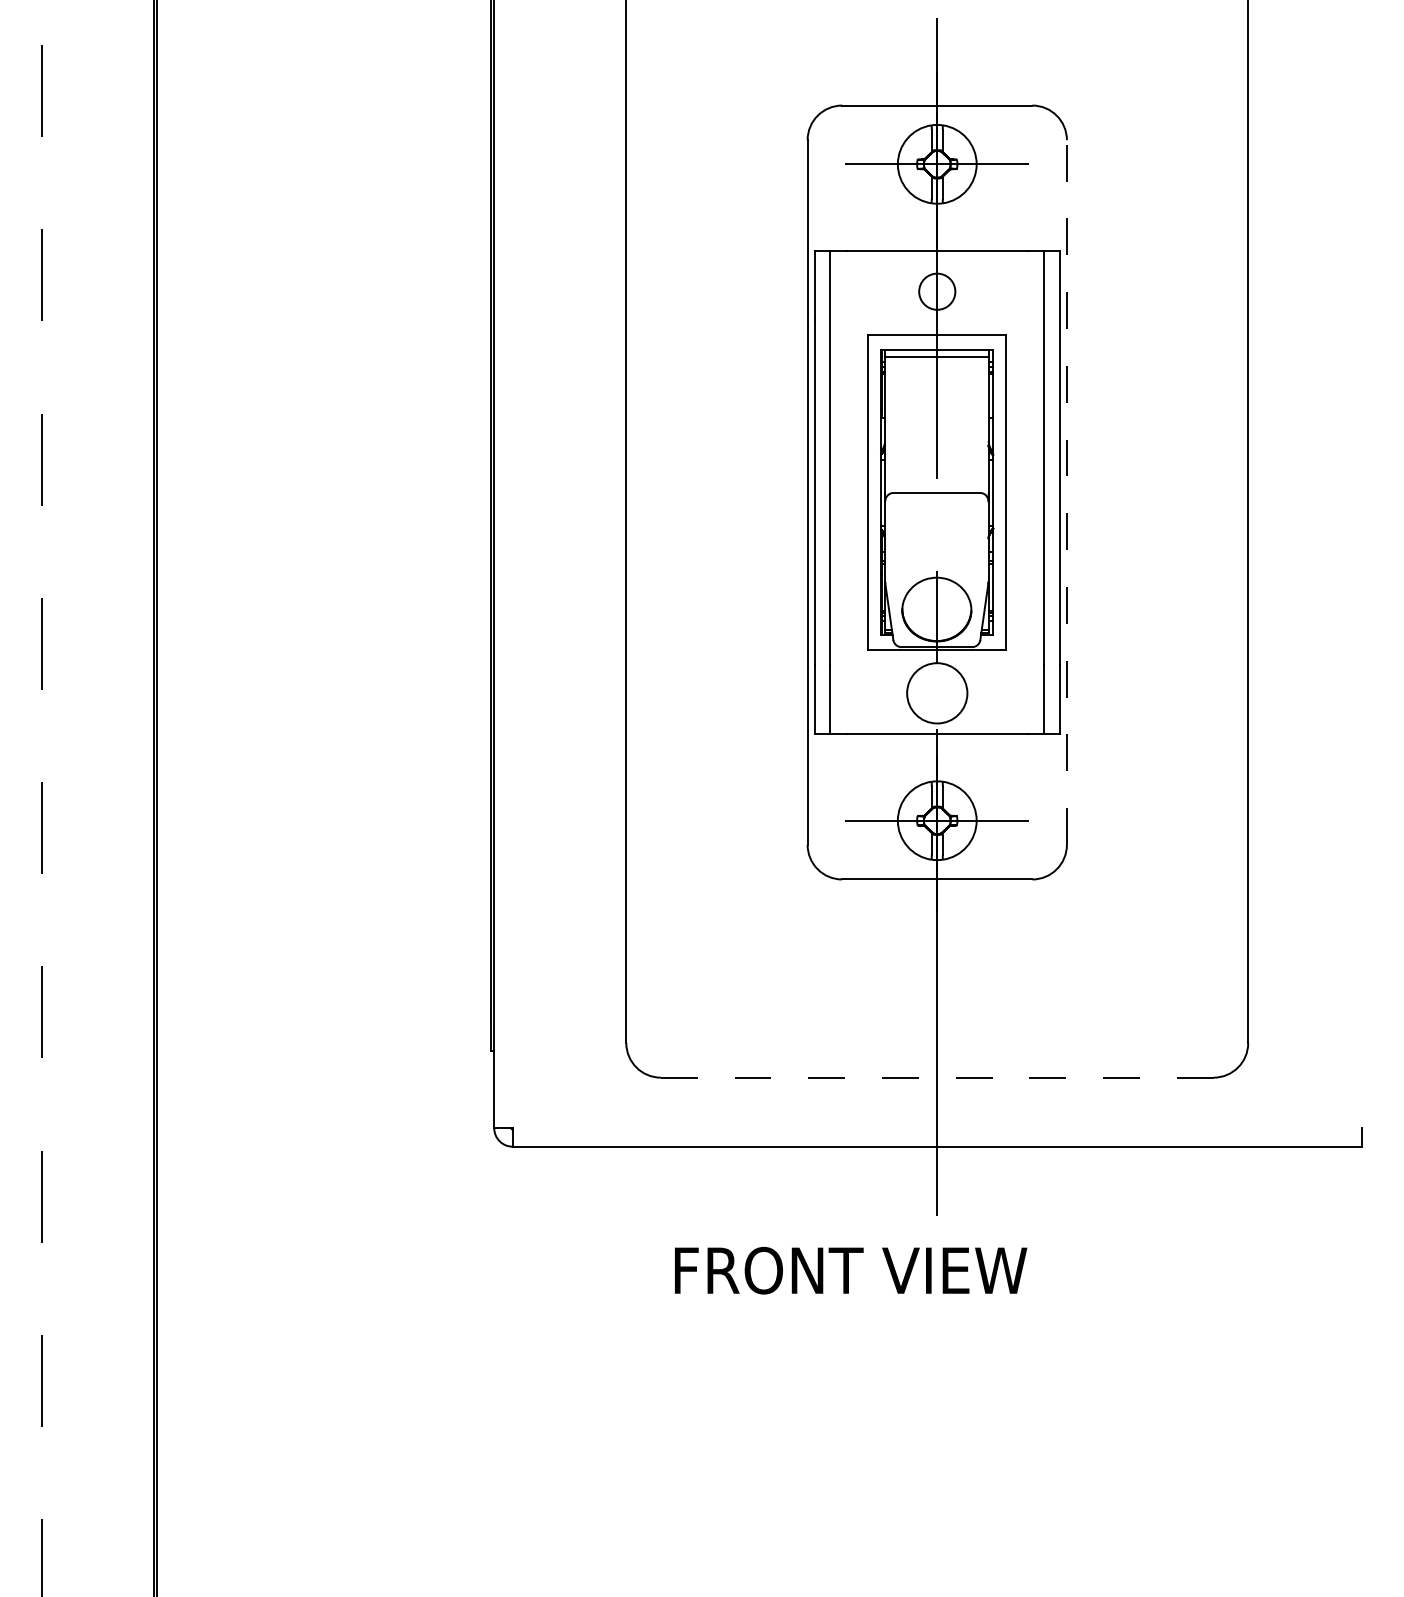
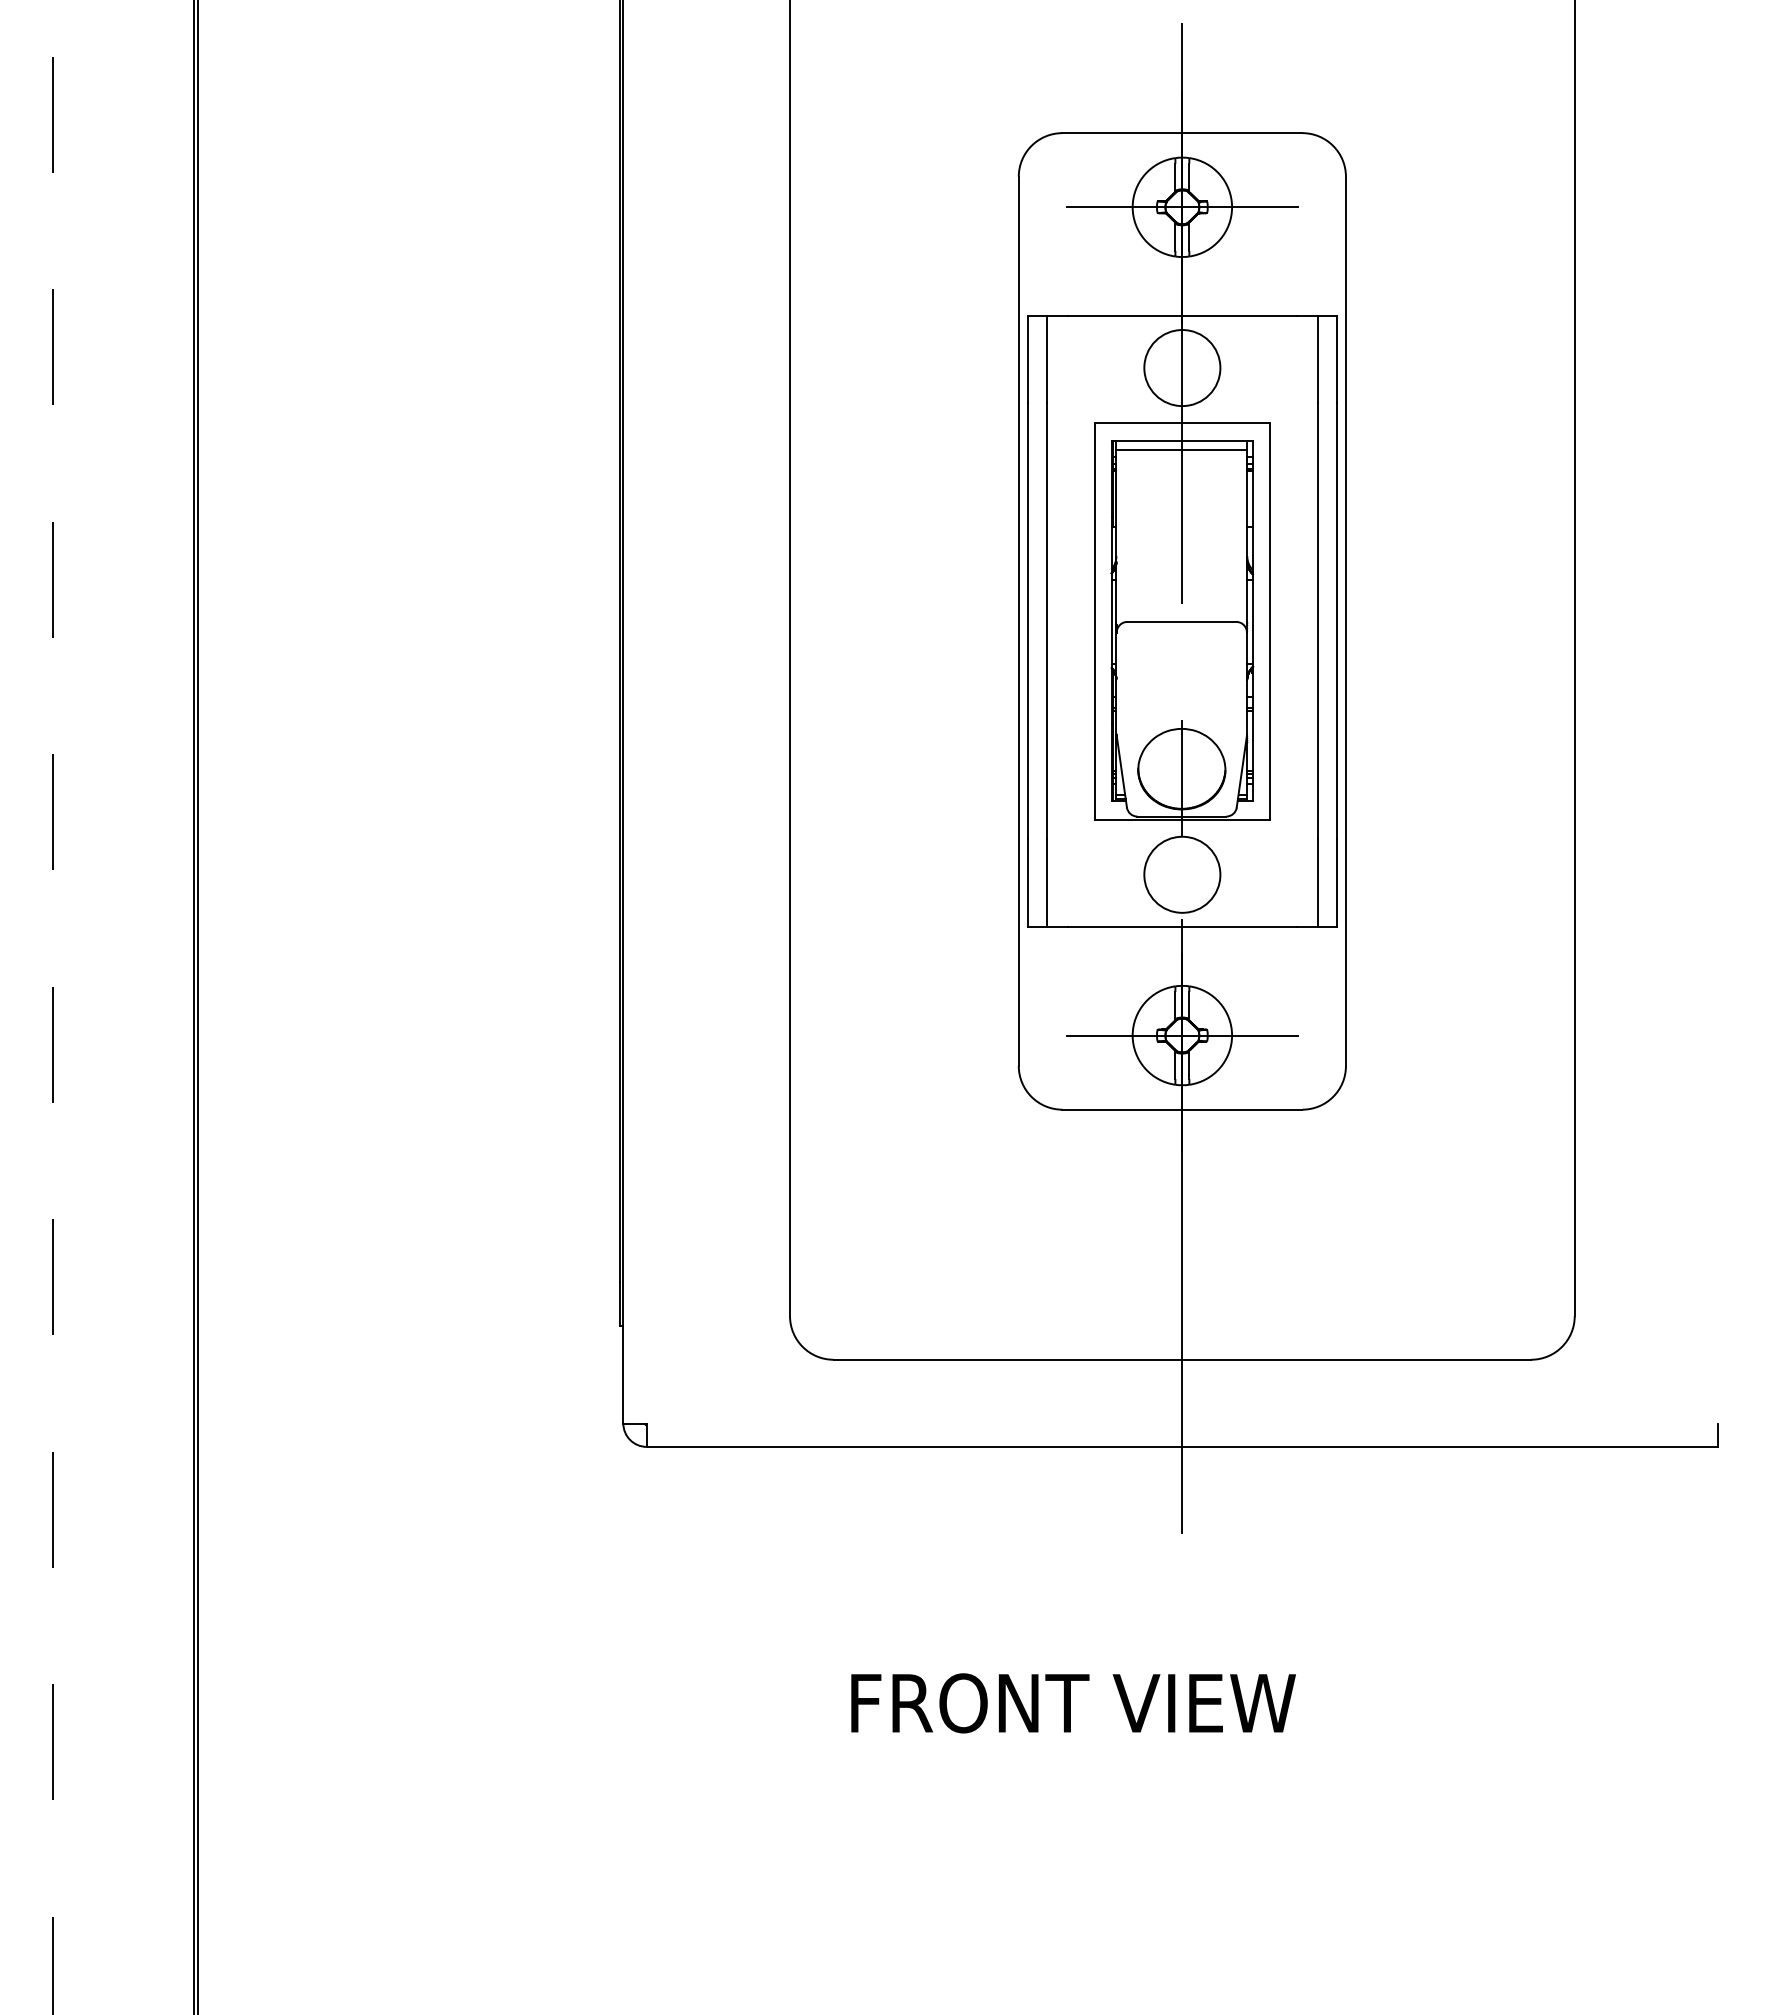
circle: (937, 292) -> (1182, 368), size x1.67
line: (1066, 492) -> (1345, 621), dashed -> solid
line: (937, 1077) -> (1182, 1359), dashed -> solid
text: (850, 1270) -> (1073, 1703), moved

